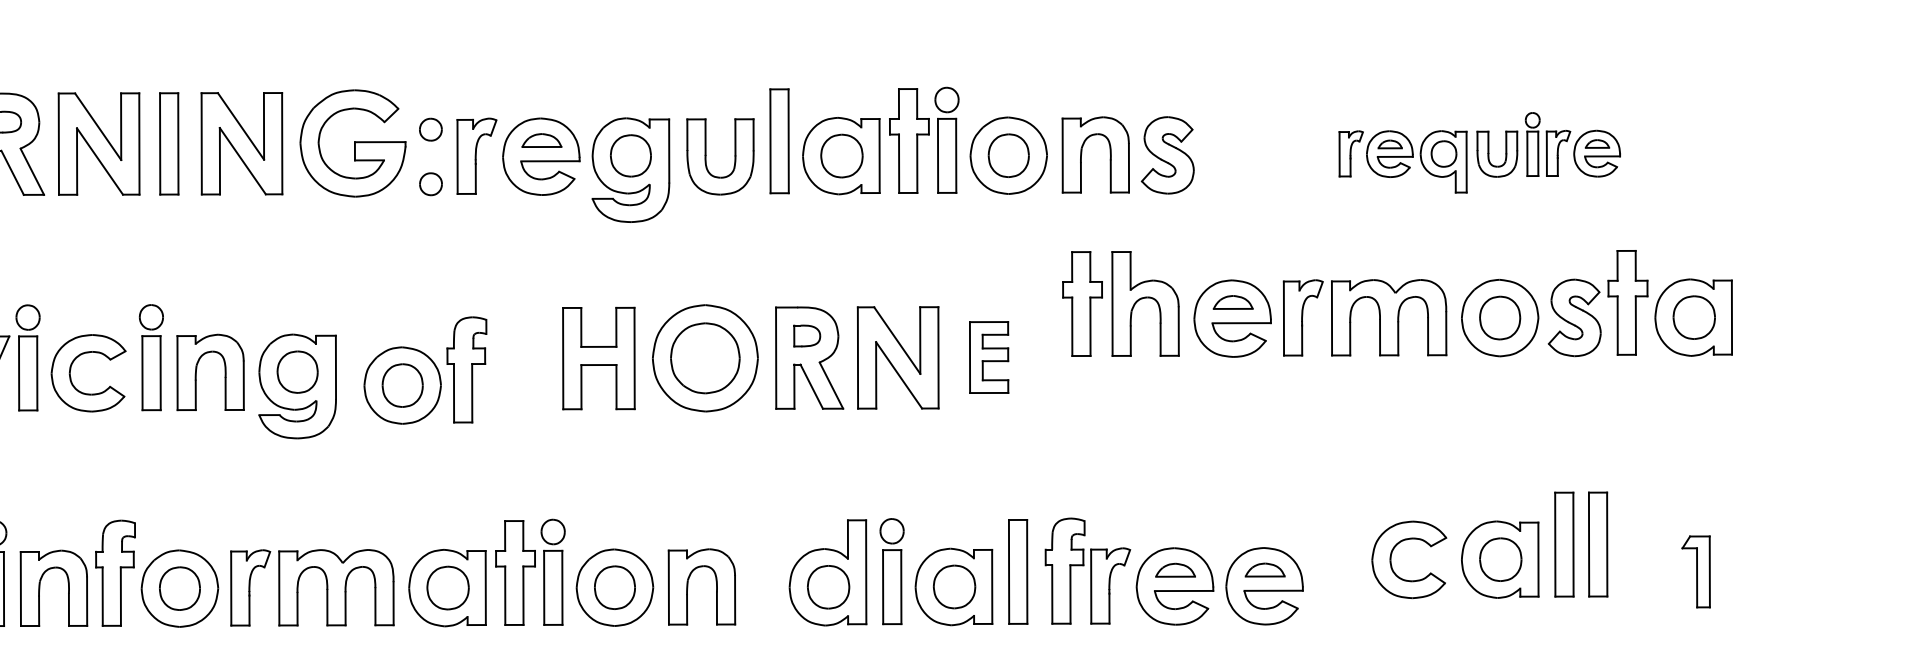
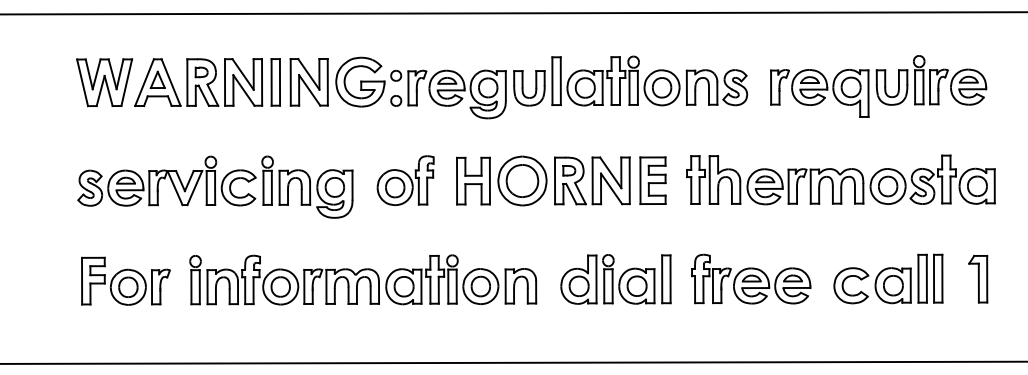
part: (1479, 152) -> (878, 86), size x1.67
part: (1396, 302) -> (840, 179), moved
part: (987, 357) -> (652, 180), size x1.43
part: (425, 370) -> (405, 180), moved
part: (1490, 544) -> (888, 278), moved
part: (1174, 570) -> (751, 278), moved
part: (1696, 572) -> (978, 279), size x1.43

